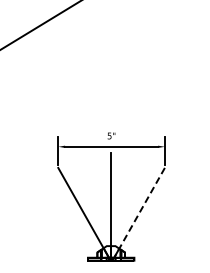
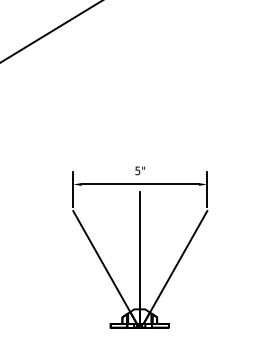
line: (139, 212) -> (175, 267), dashed -> solid

